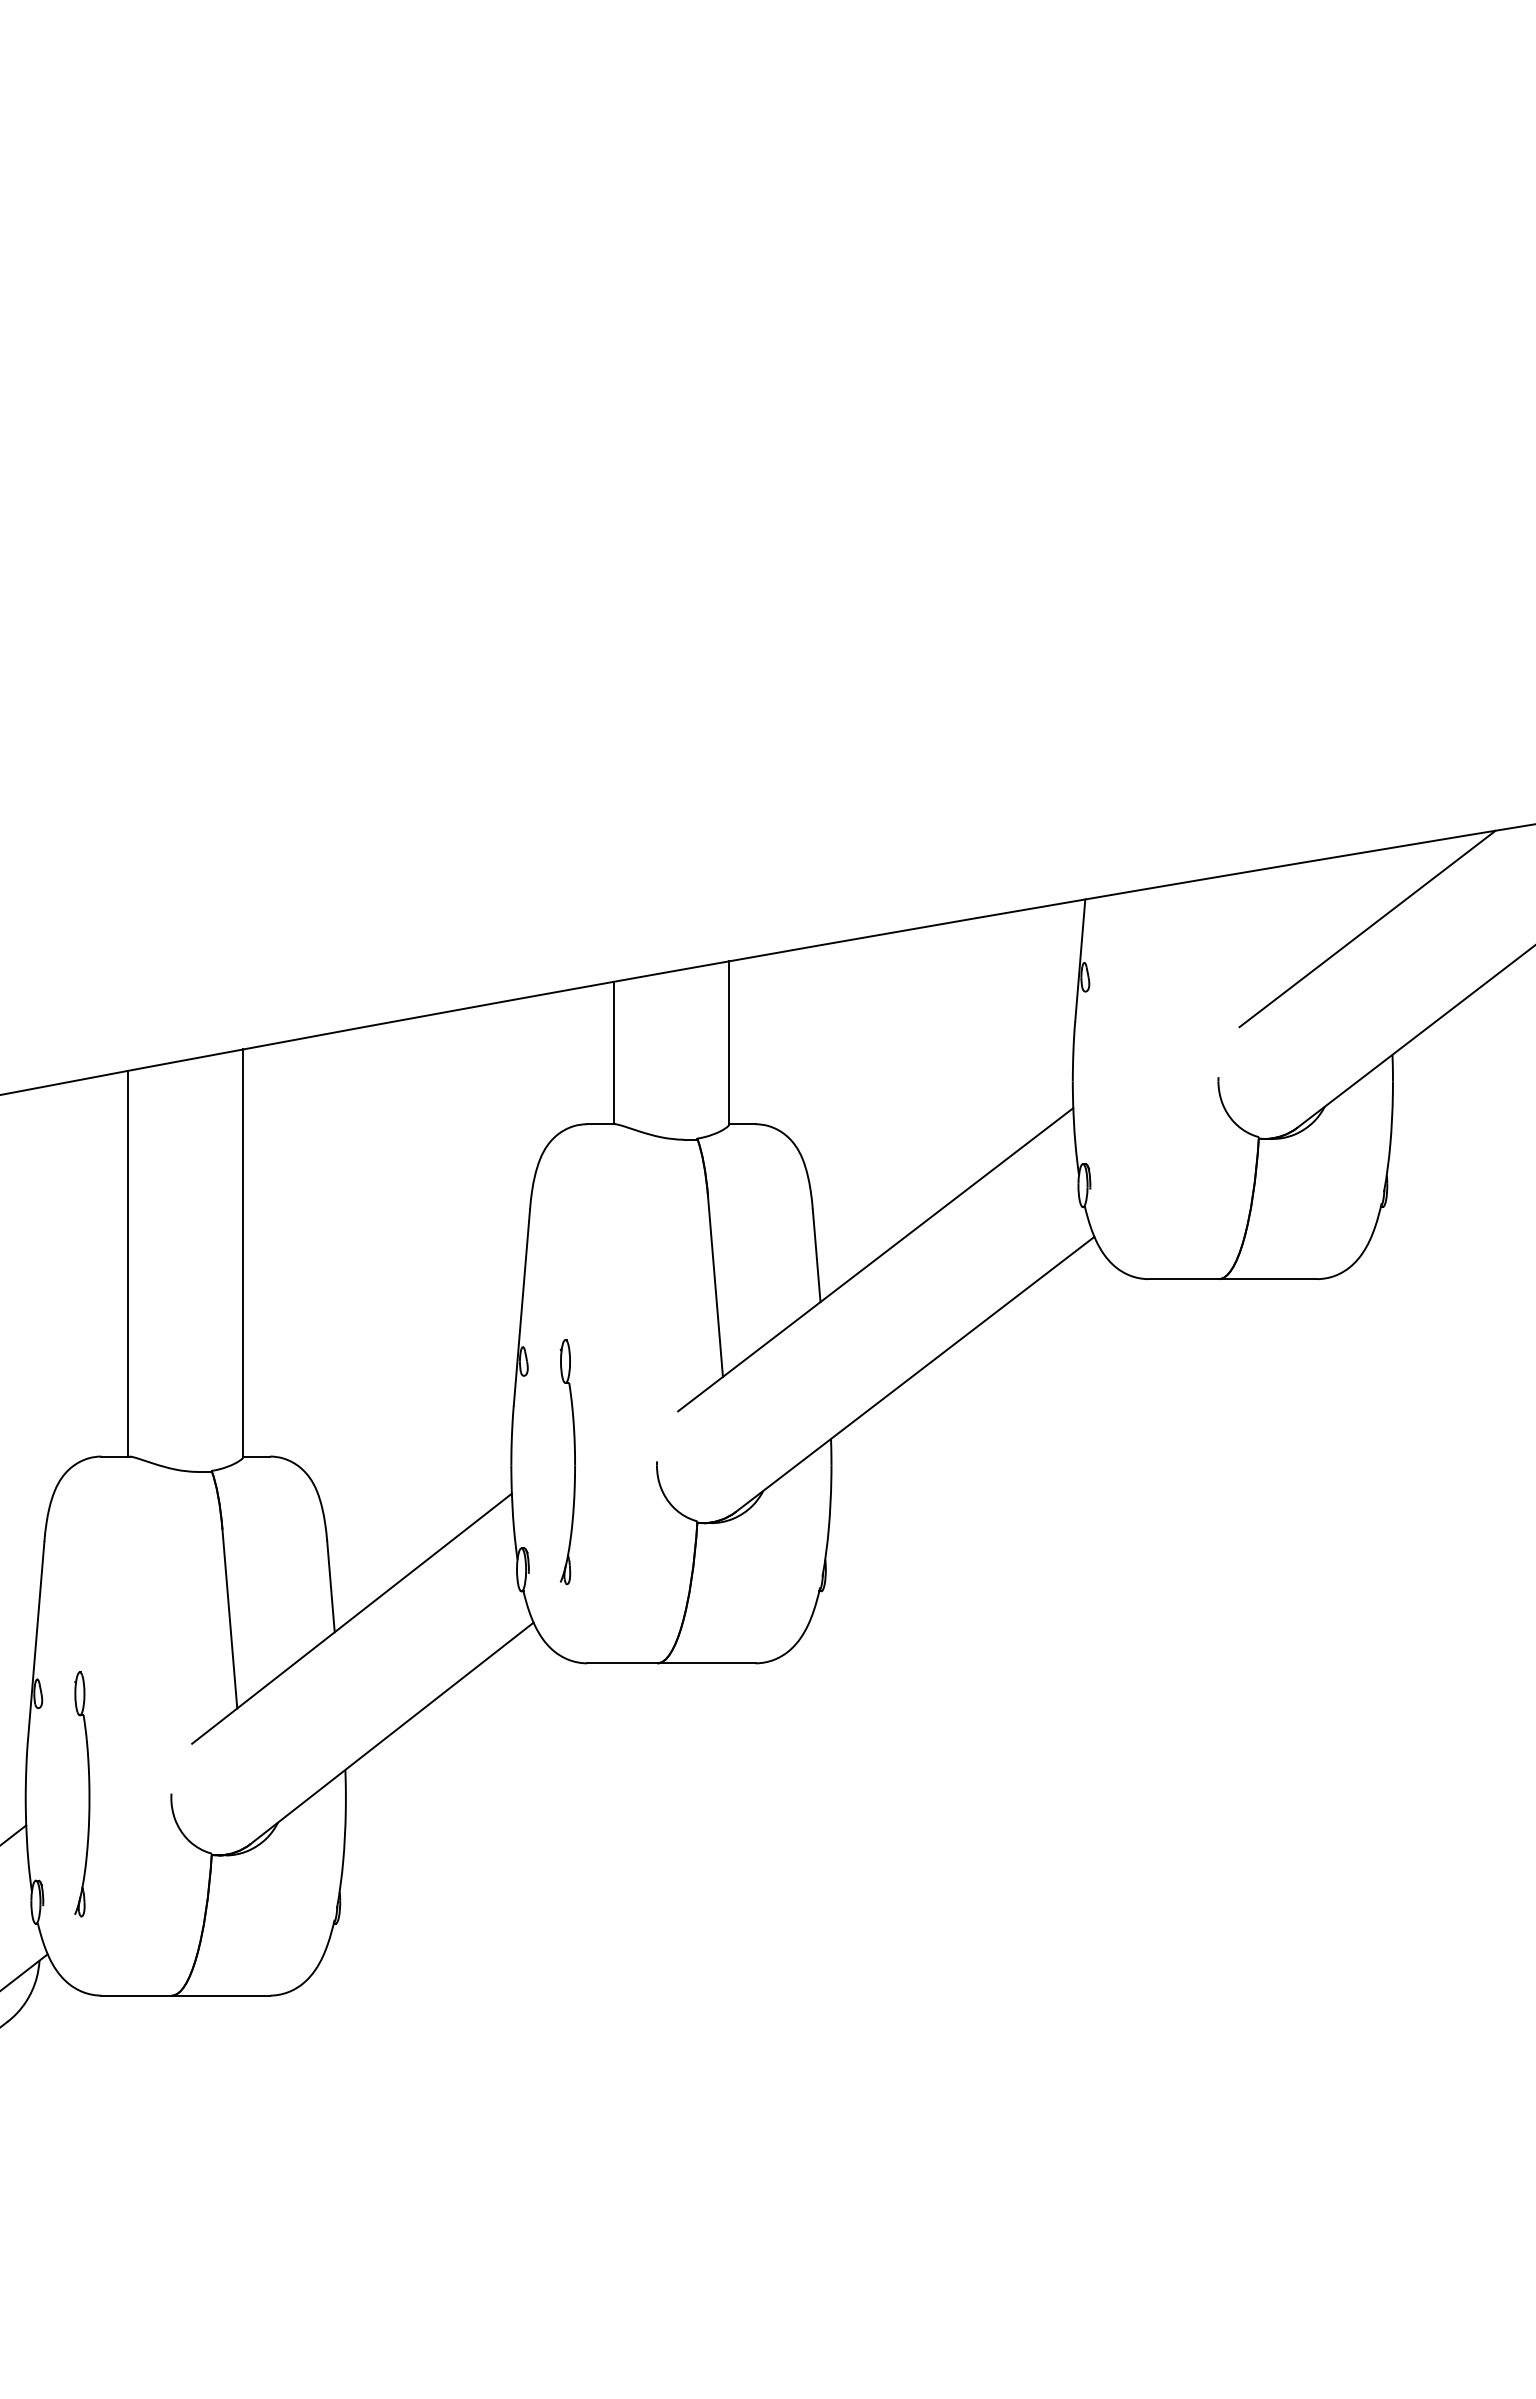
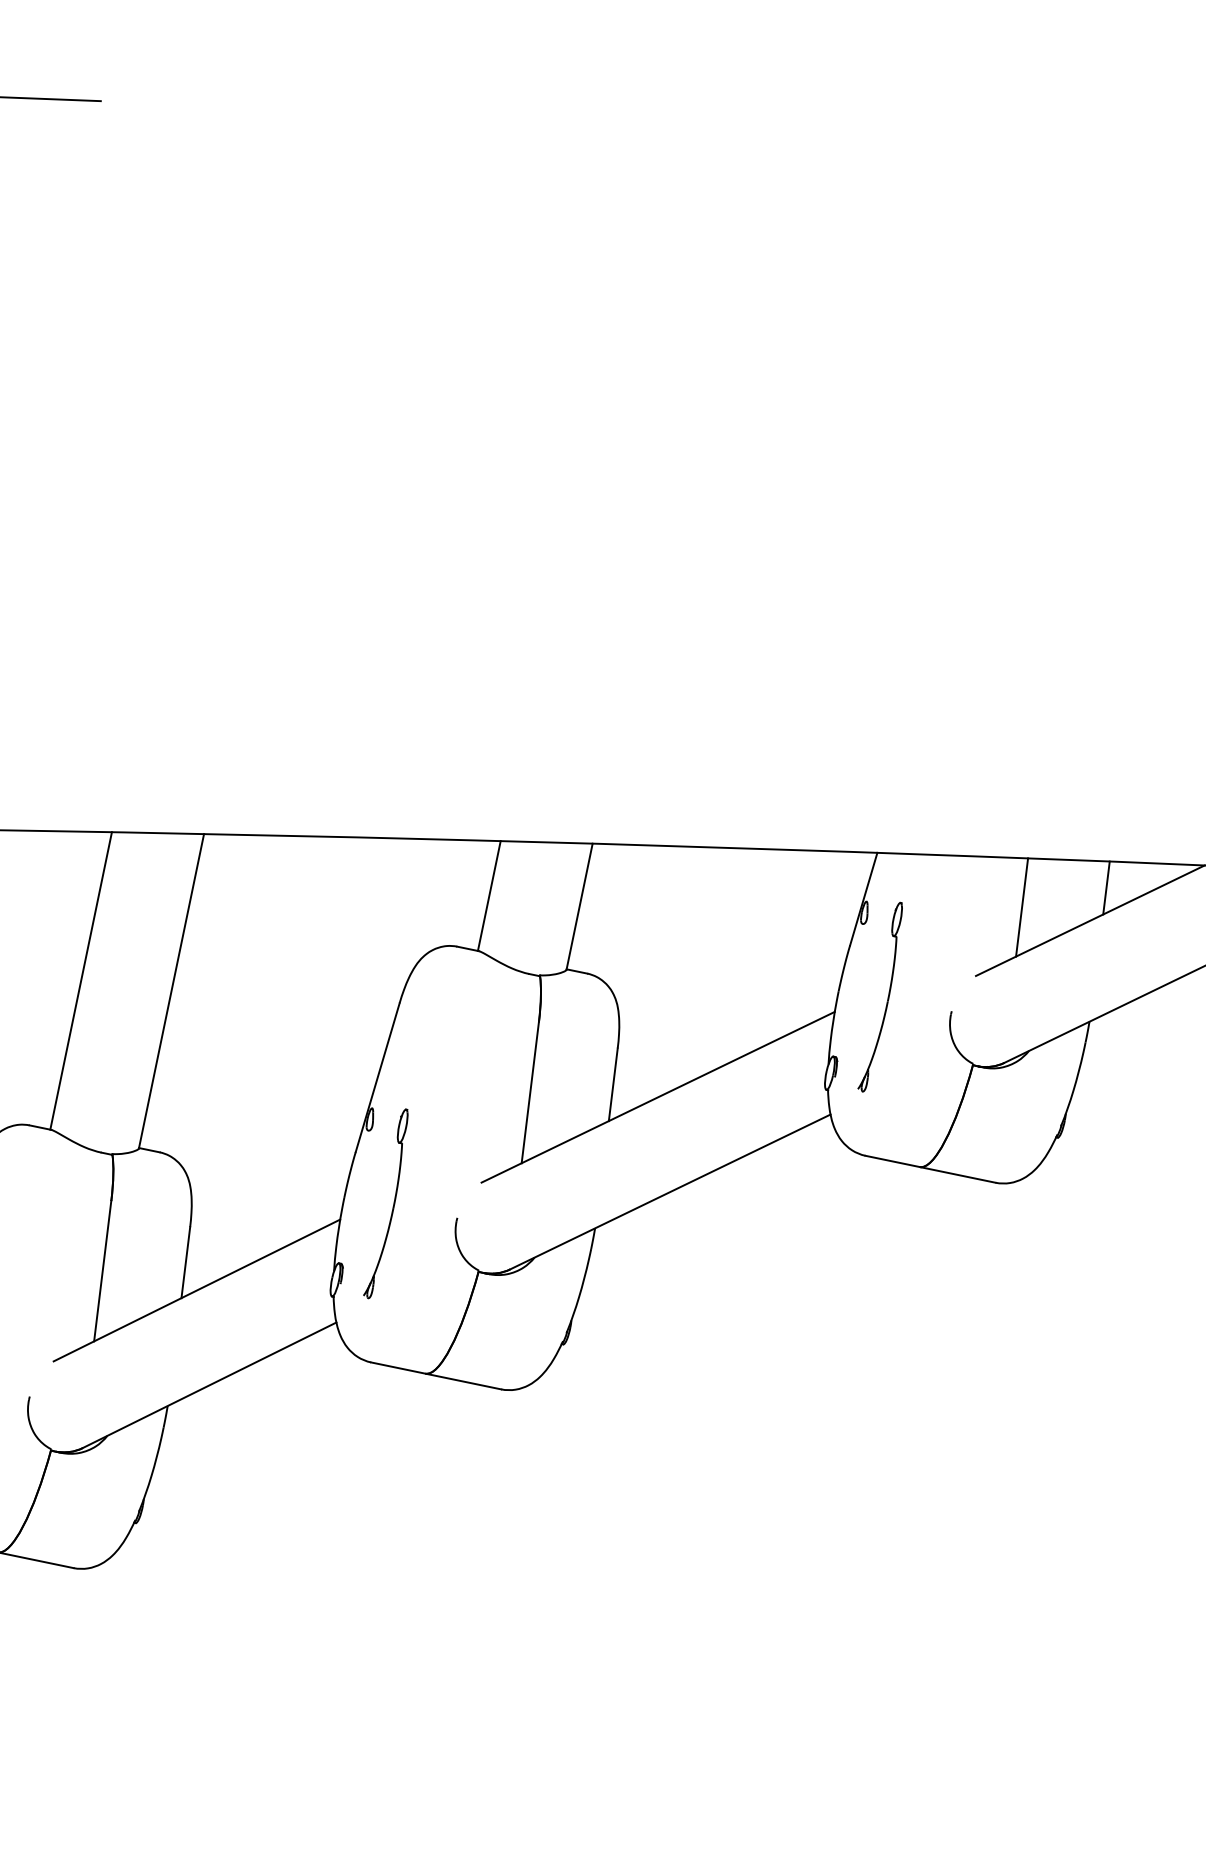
line: (1378, 883) -> (1106, 887), added
line: (1279, 929) -> (1022, 907), added
part: (1129, 1077) -> (883, 997), added

